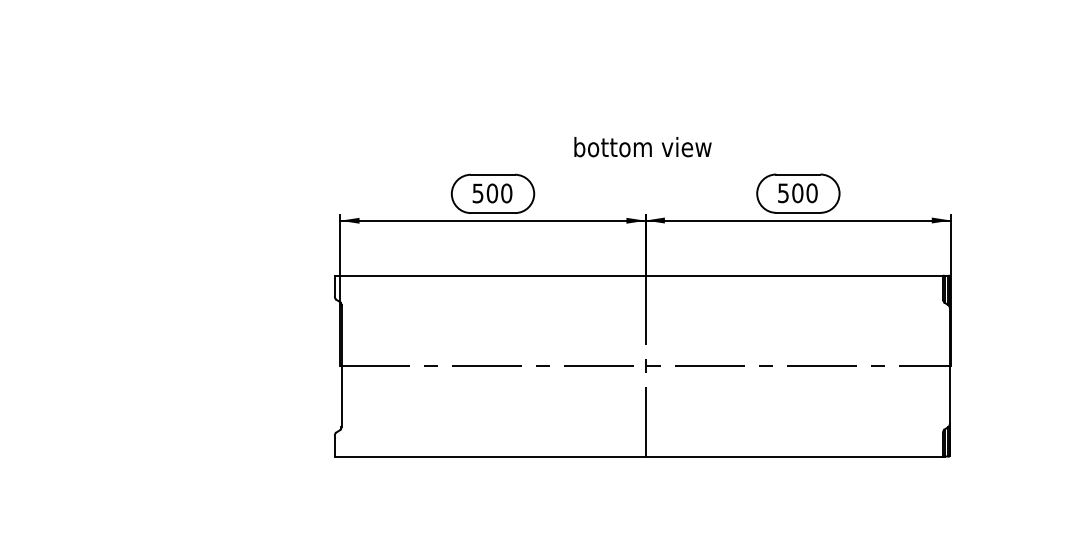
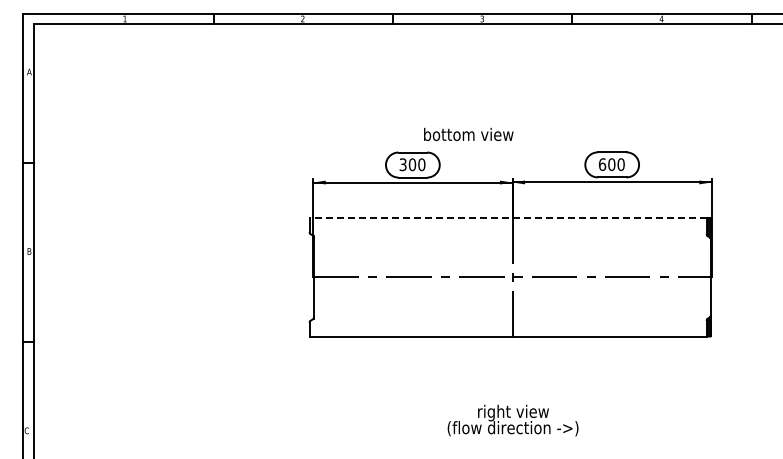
text: (642, 147) -> (468, 134), moved
text: (478, 193) -> (403, 164), 500 -> 300
text: (783, 193) -> (602, 164), 500 -> 600
line: (639, 275) -> (508, 218), solid -> dashed

